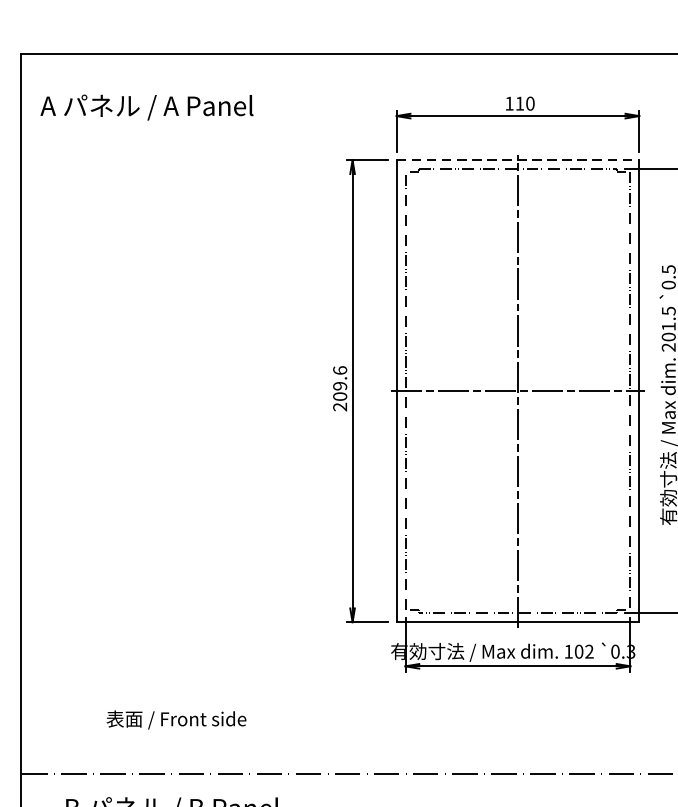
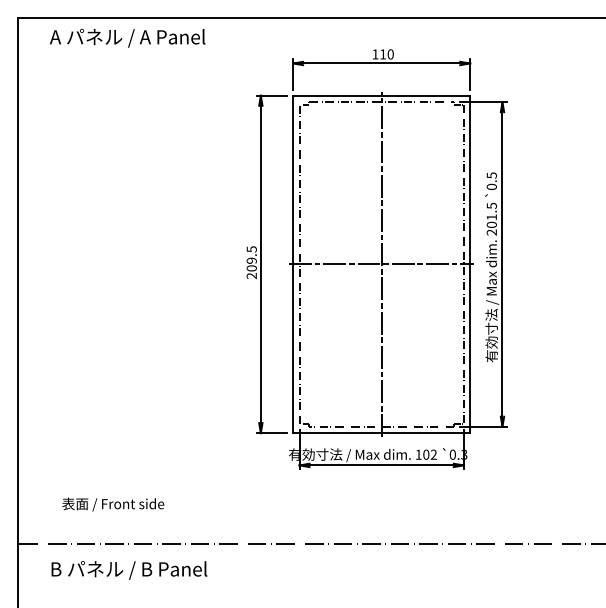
text: (146, 106) -> (127, 37), moved
line: (517, 159) -> (381, 95), dashed -> solid
text: (339, 370) -> (251, 249), 209.6 -> 209.5
text: (176, 719) -> (113, 504), moved

